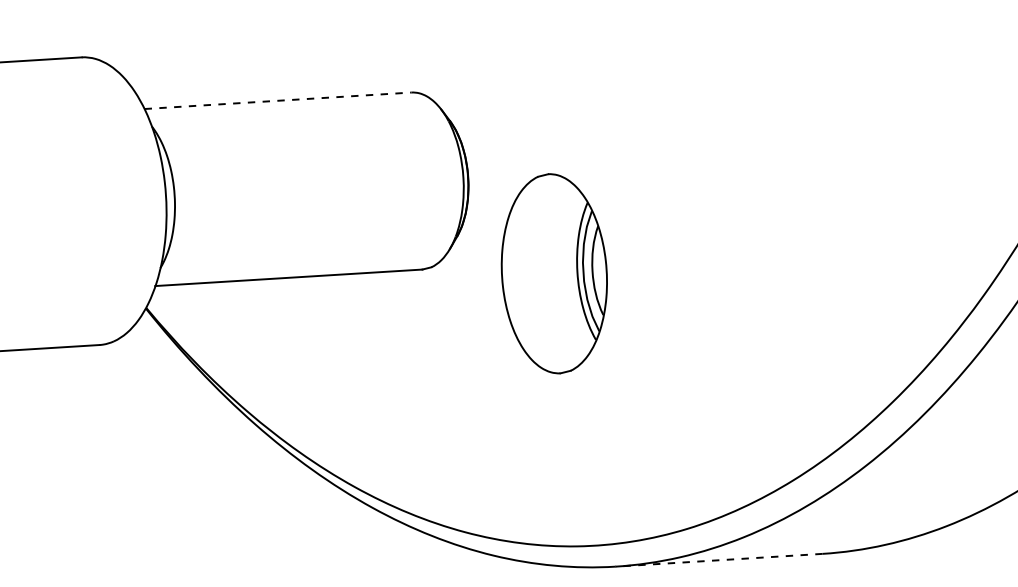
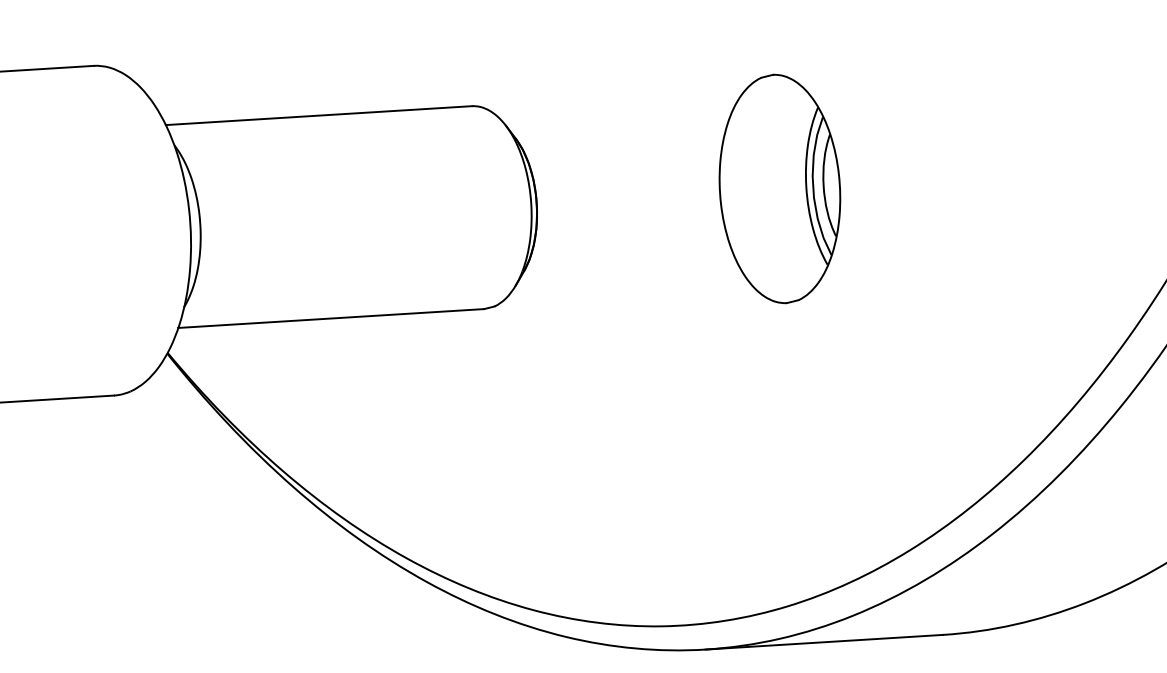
line: (278, 100) -> (319, 115), dashed -> solid
part: (553, 273) -> (778, 188), moved
line: (719, 560) -> (824, 642), dashed -> solid

